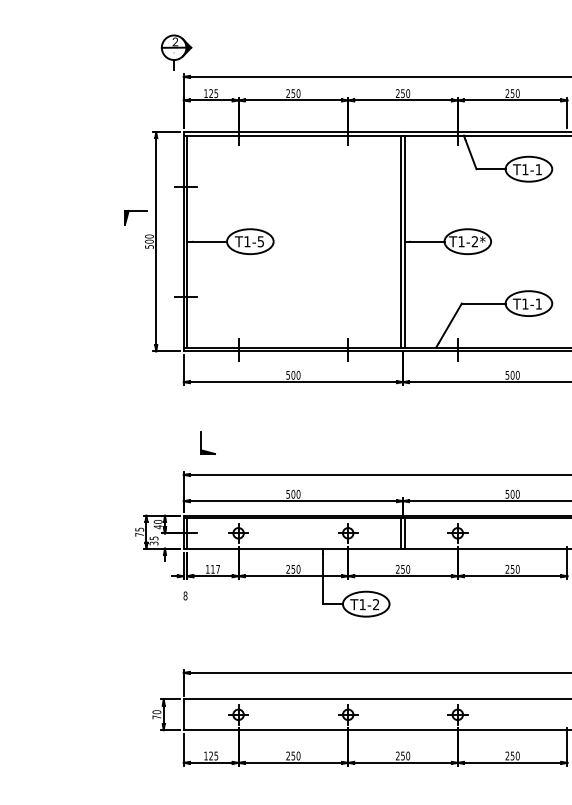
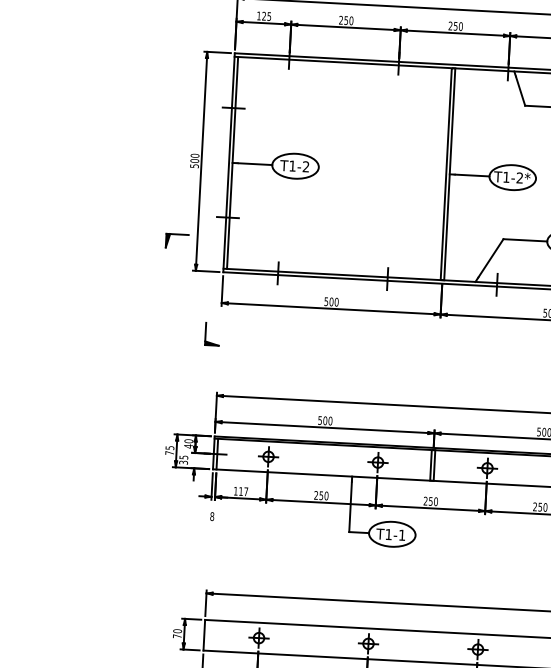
part: (135, 217) -> (176, 240), moved
text: (260, 241) -> (305, 166), T1-5 -> T1-2
part: (207, 442) -> (211, 333), moved
text: (376, 604) -> (402, 535), T1-2 -> T1-1

